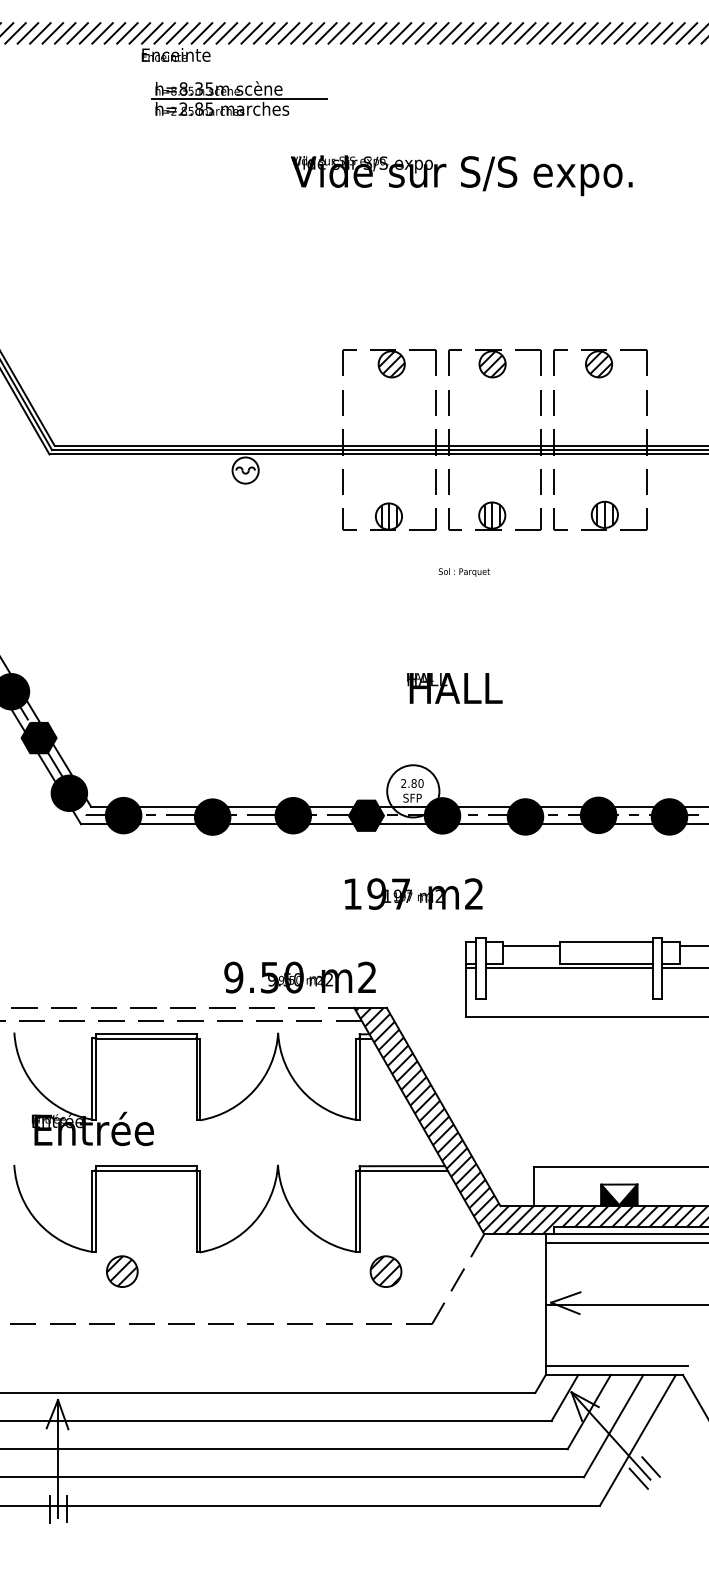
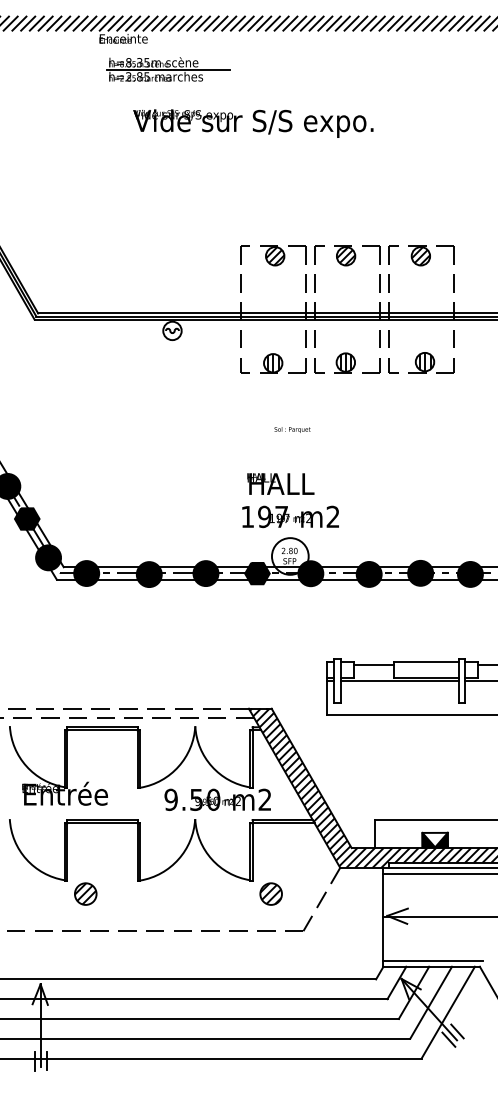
text: (461, 175) -> (253, 123), moved
text: (463, 572) -> (291, 430), moved
text: (454, 688) -> (280, 484), moved
text: (413, 893) -> (290, 516), moved
text: (299, 977) -> (217, 799), moved

